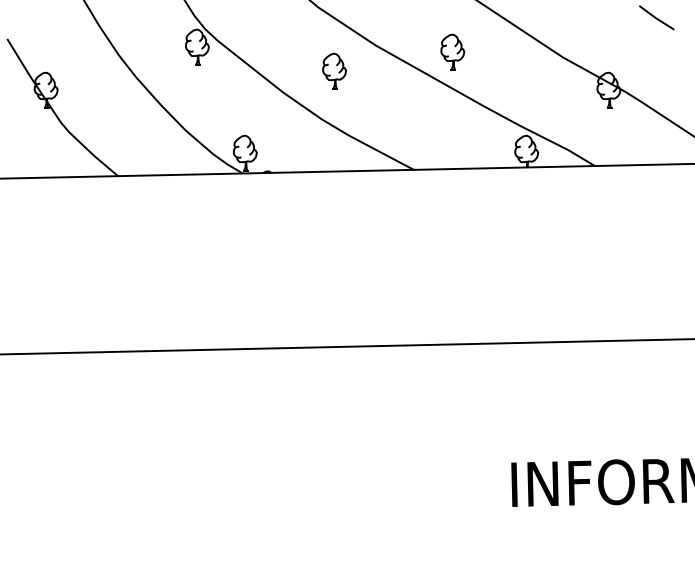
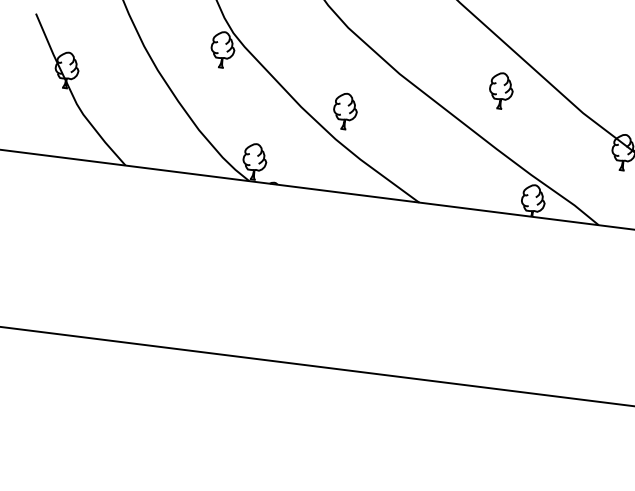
part: (452, 51) -> (501, 89), moved
part: (334, 70) -> (345, 110), moved

